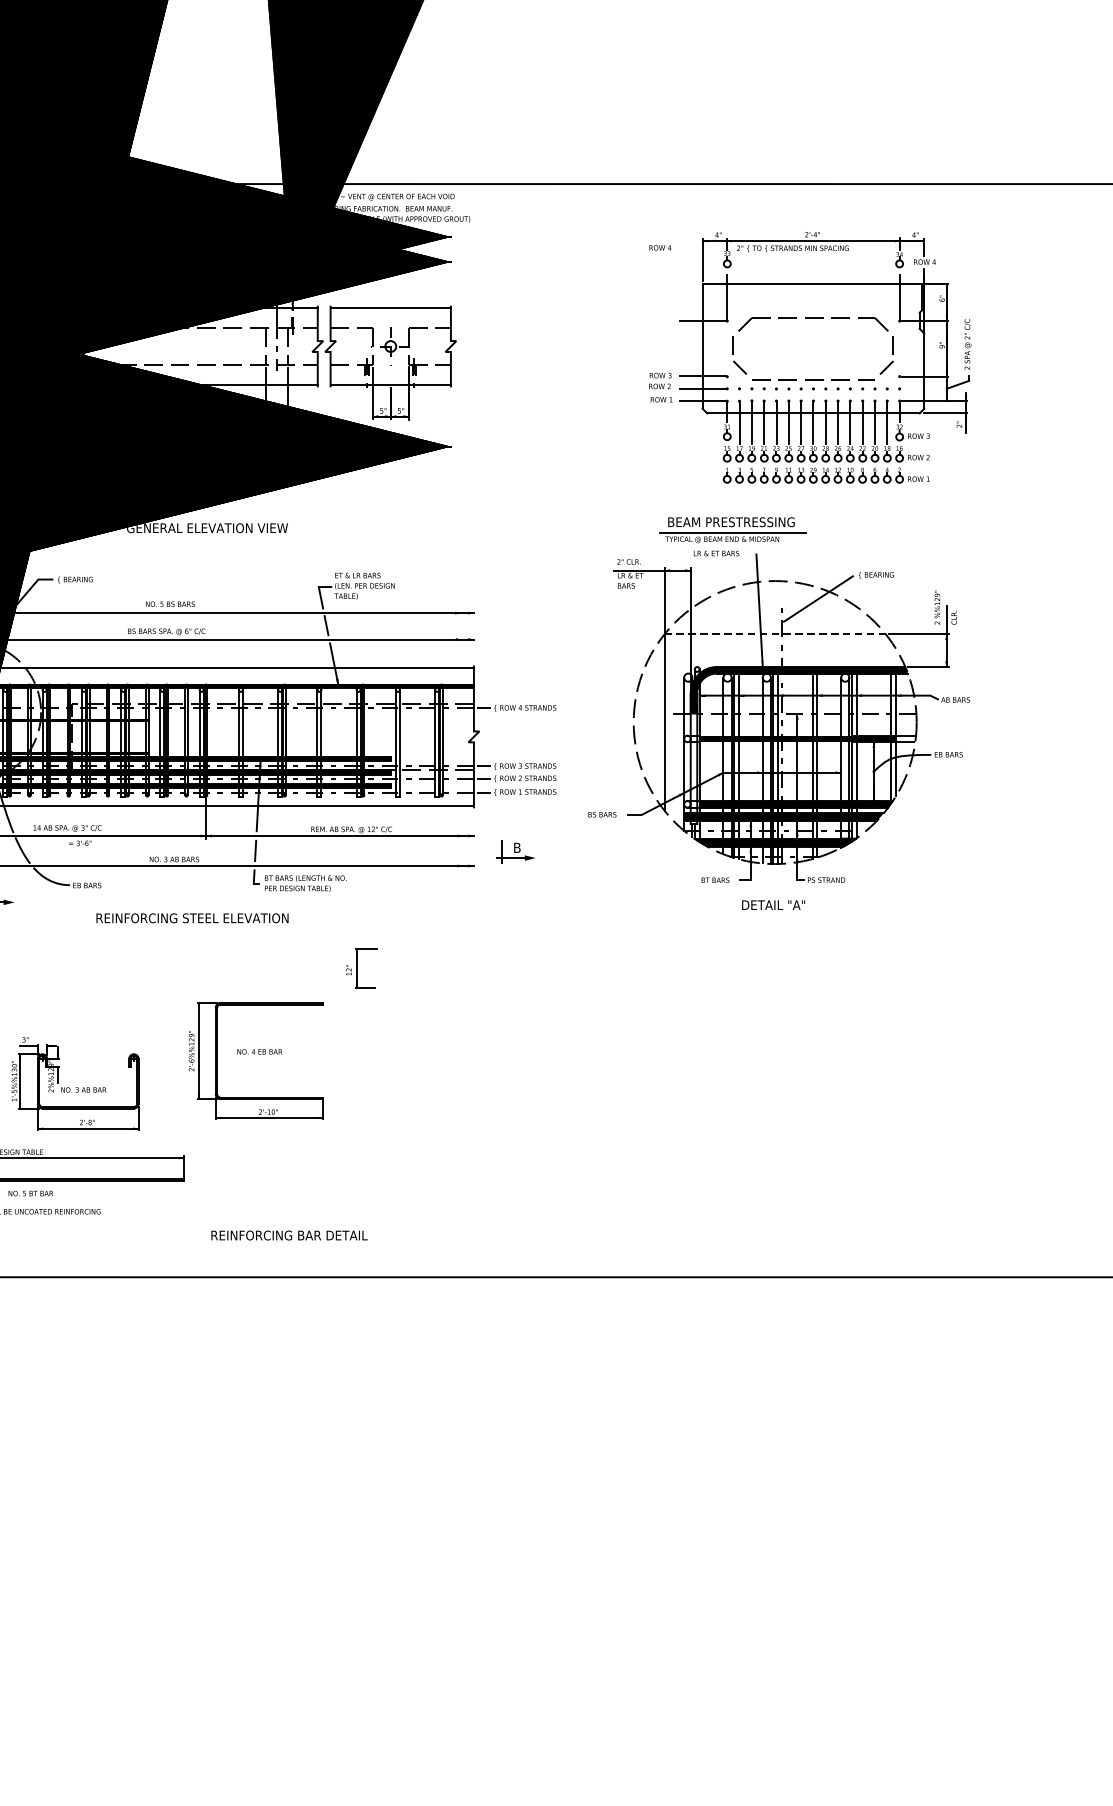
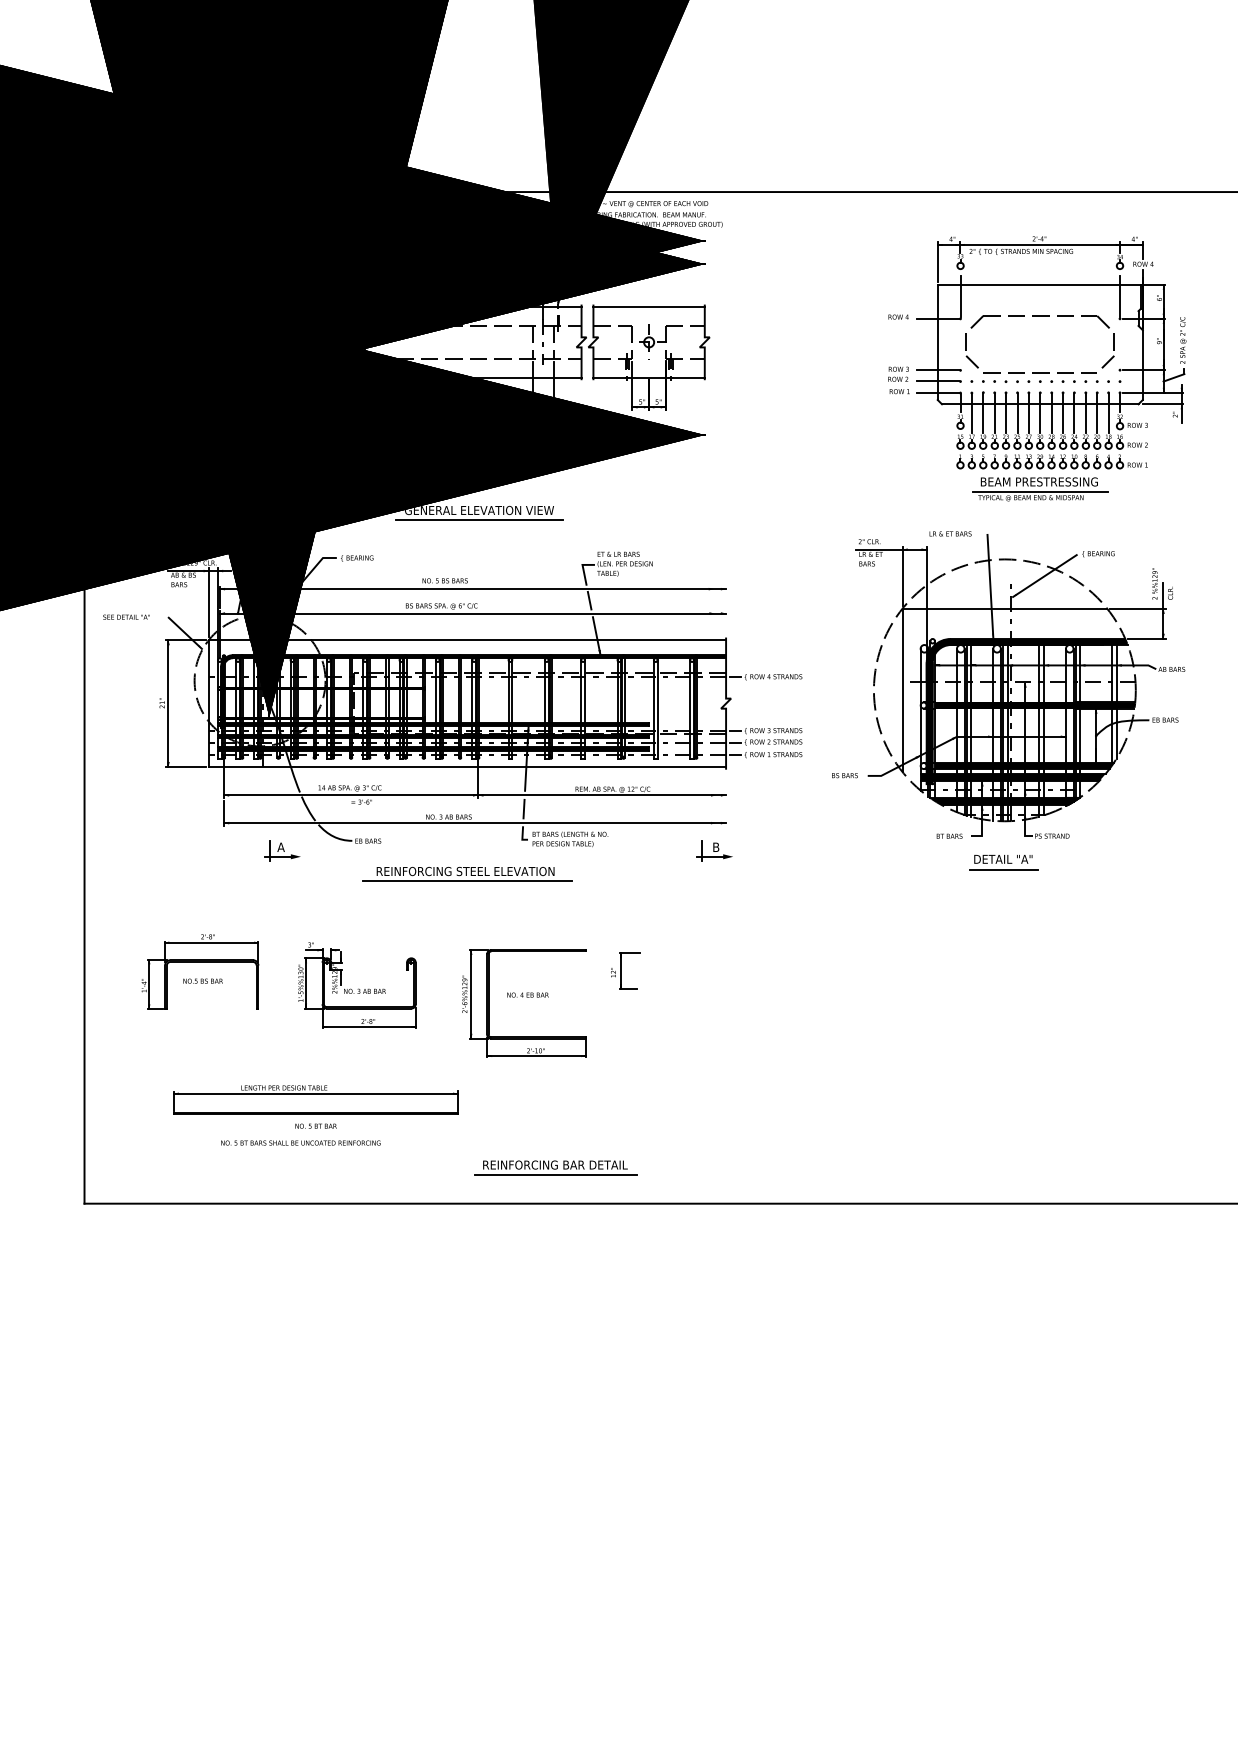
text: (660, 247) -> (898, 316), moved
part: (732, 530) -> (1040, 489), moved
line: (207, 539) -> (479, 520), added
line: (775, 634) -> (1005, 608), dashed -> solid
fill: (905, 738) -> (1125, 705), added
fill: (693, 768) -> (929, 732), added
part: (515, 851) -> (714, 850), moved
line: (773, 916) -> (1003, 869), added
line: (194, 929) -> (467, 881), added
part: (362, 968) -> (625, 970), moved
part: (75, 1083) -> (357, 985), moved
line: (289, 1246) -> (555, 1175), added

